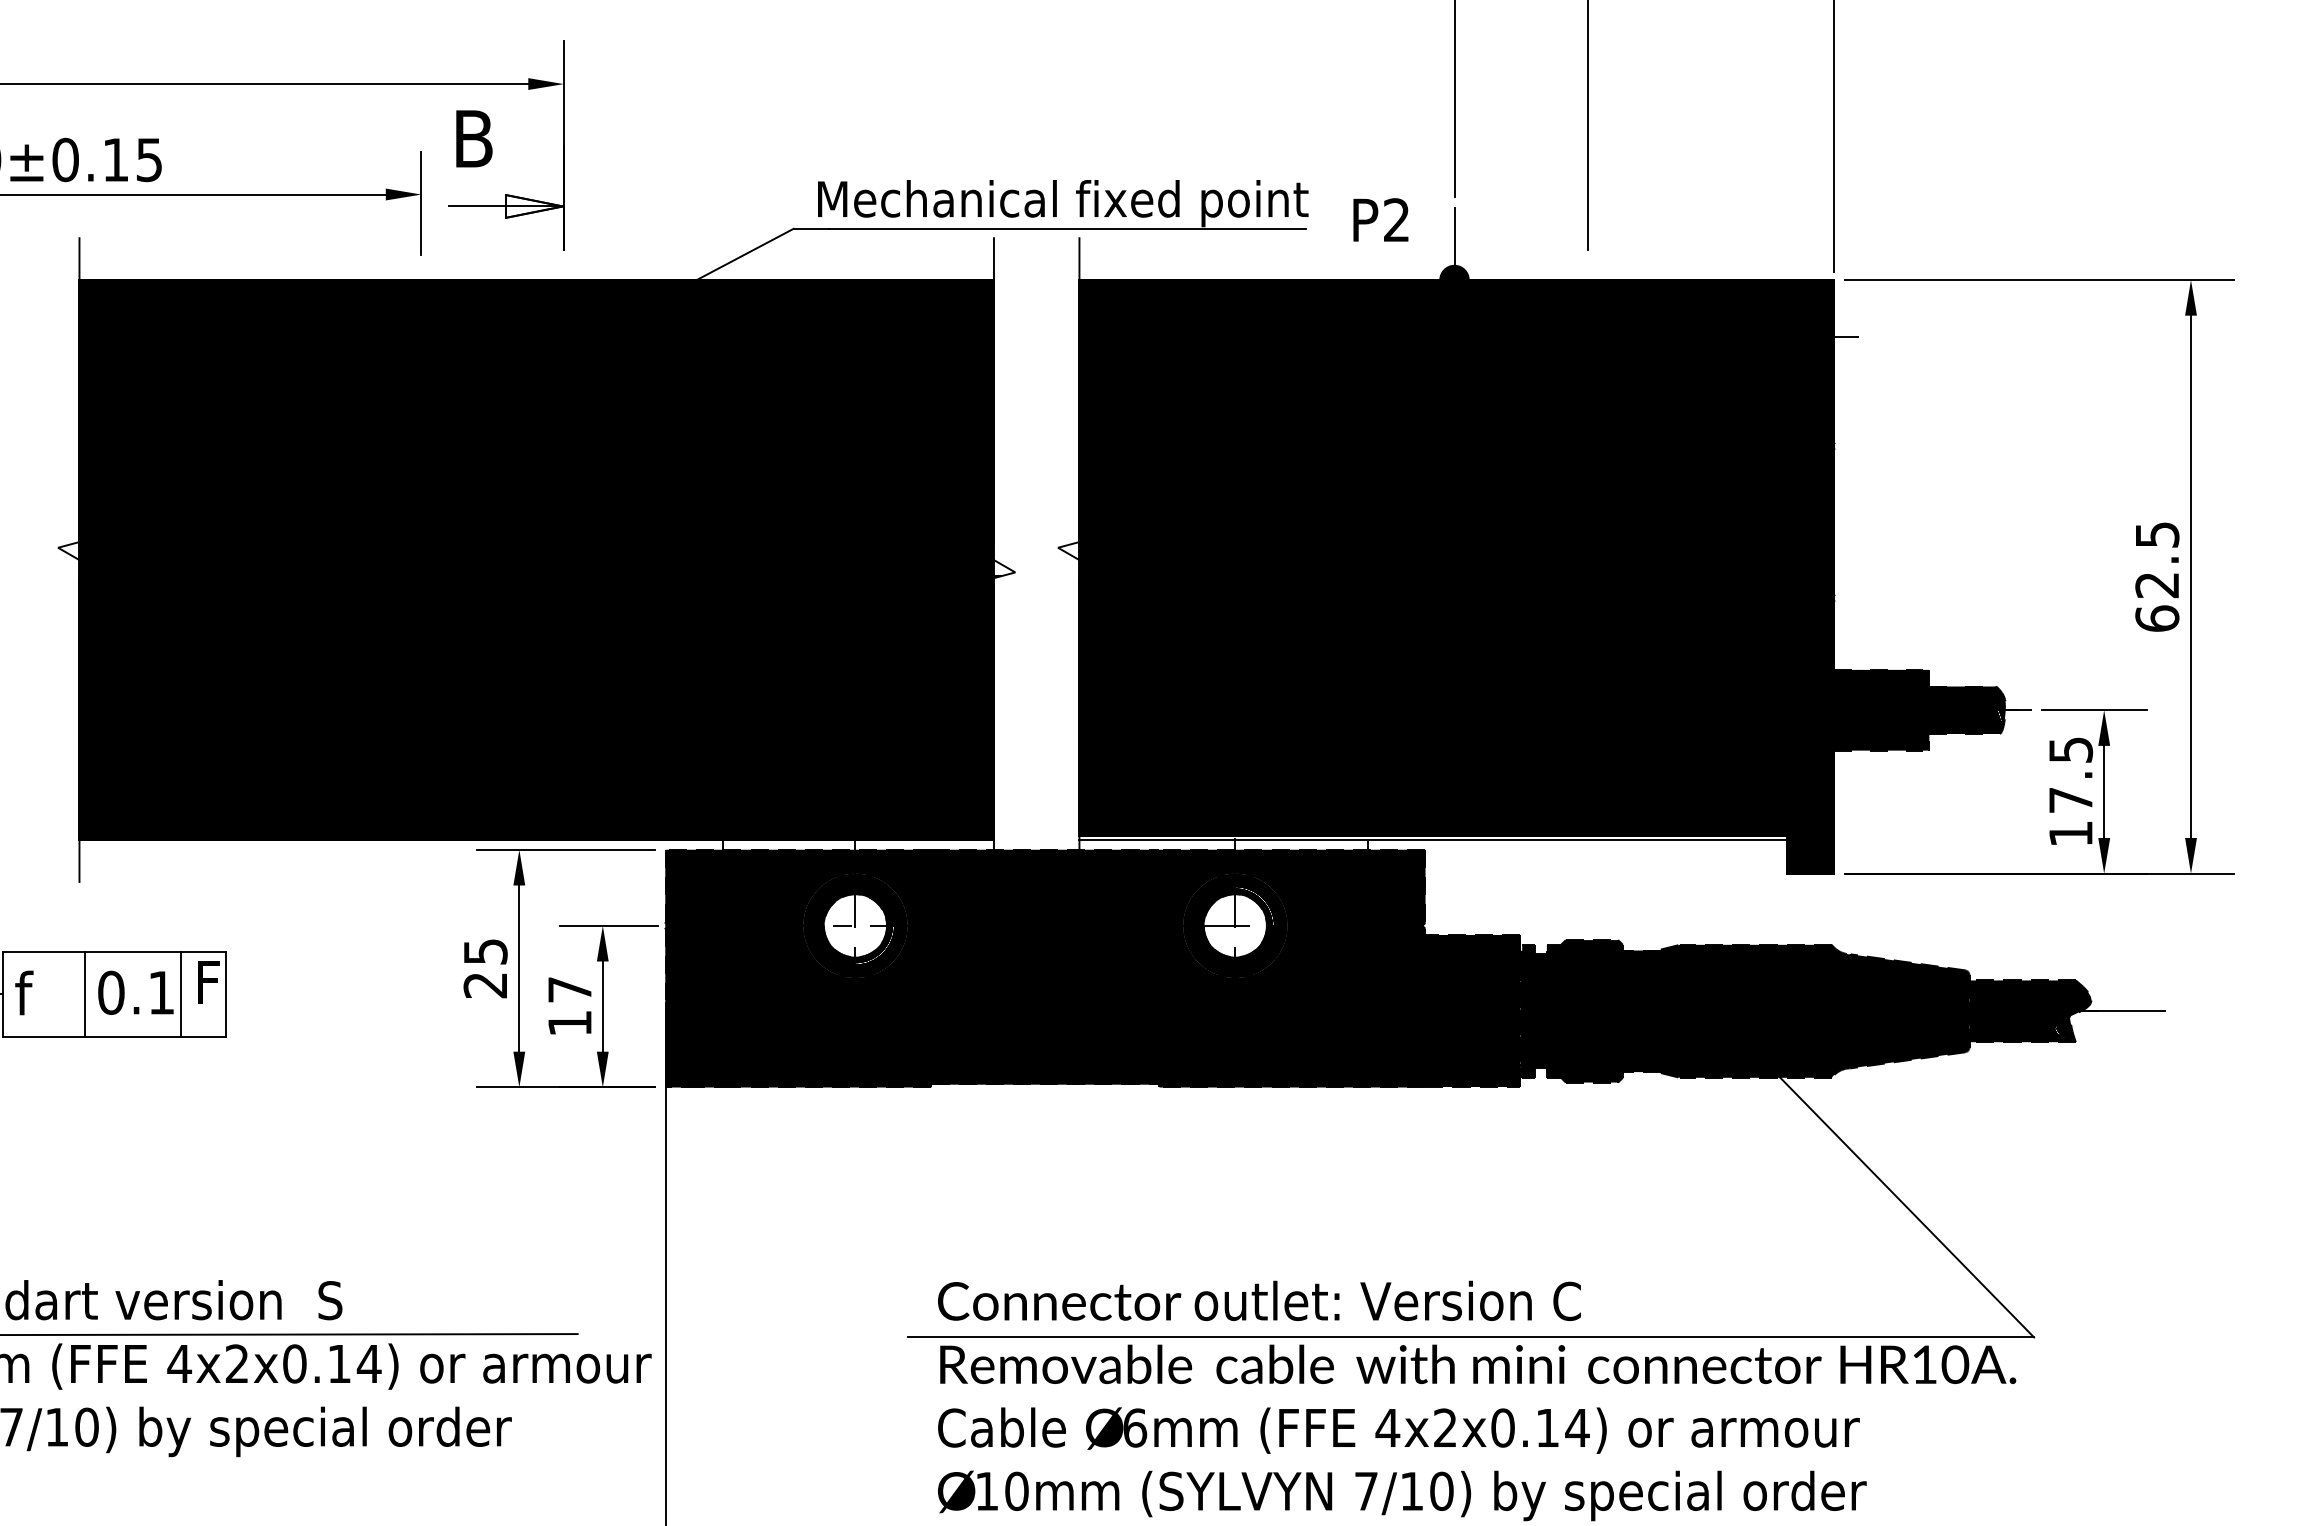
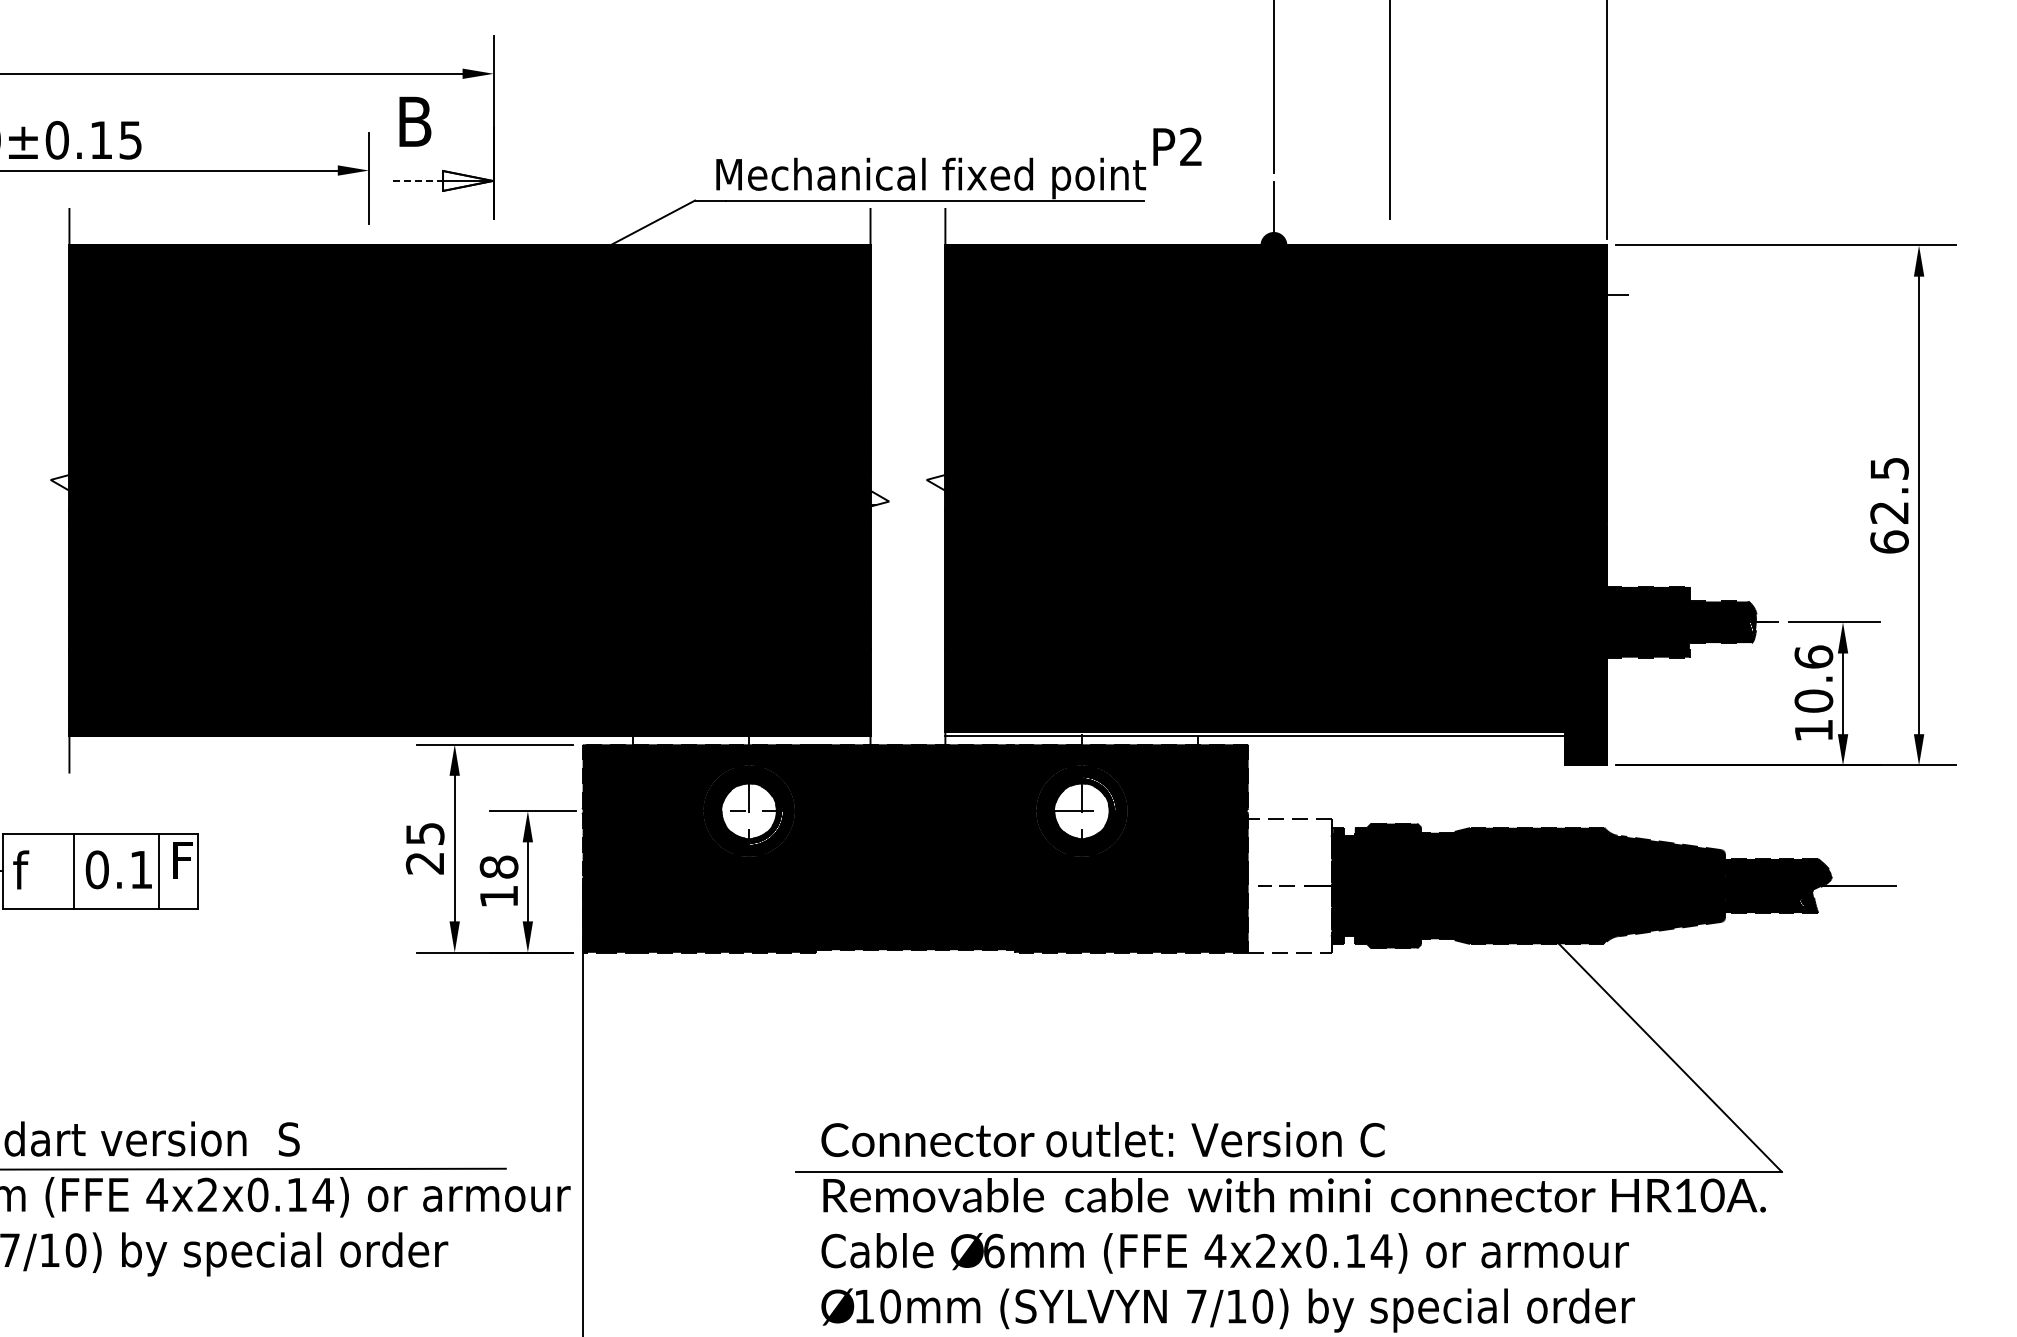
line: (477, 205) -> (418, 180), solid -> dashed
text: (1380, 219) -> (1177, 146), moved
text: (2070, 774) -> (1813, 678), 17.5 -> 10.6
text: (569, 989) -> (498, 866), 17 -> 18
fill: (1472, 1010) -> (1289, 885), removed

